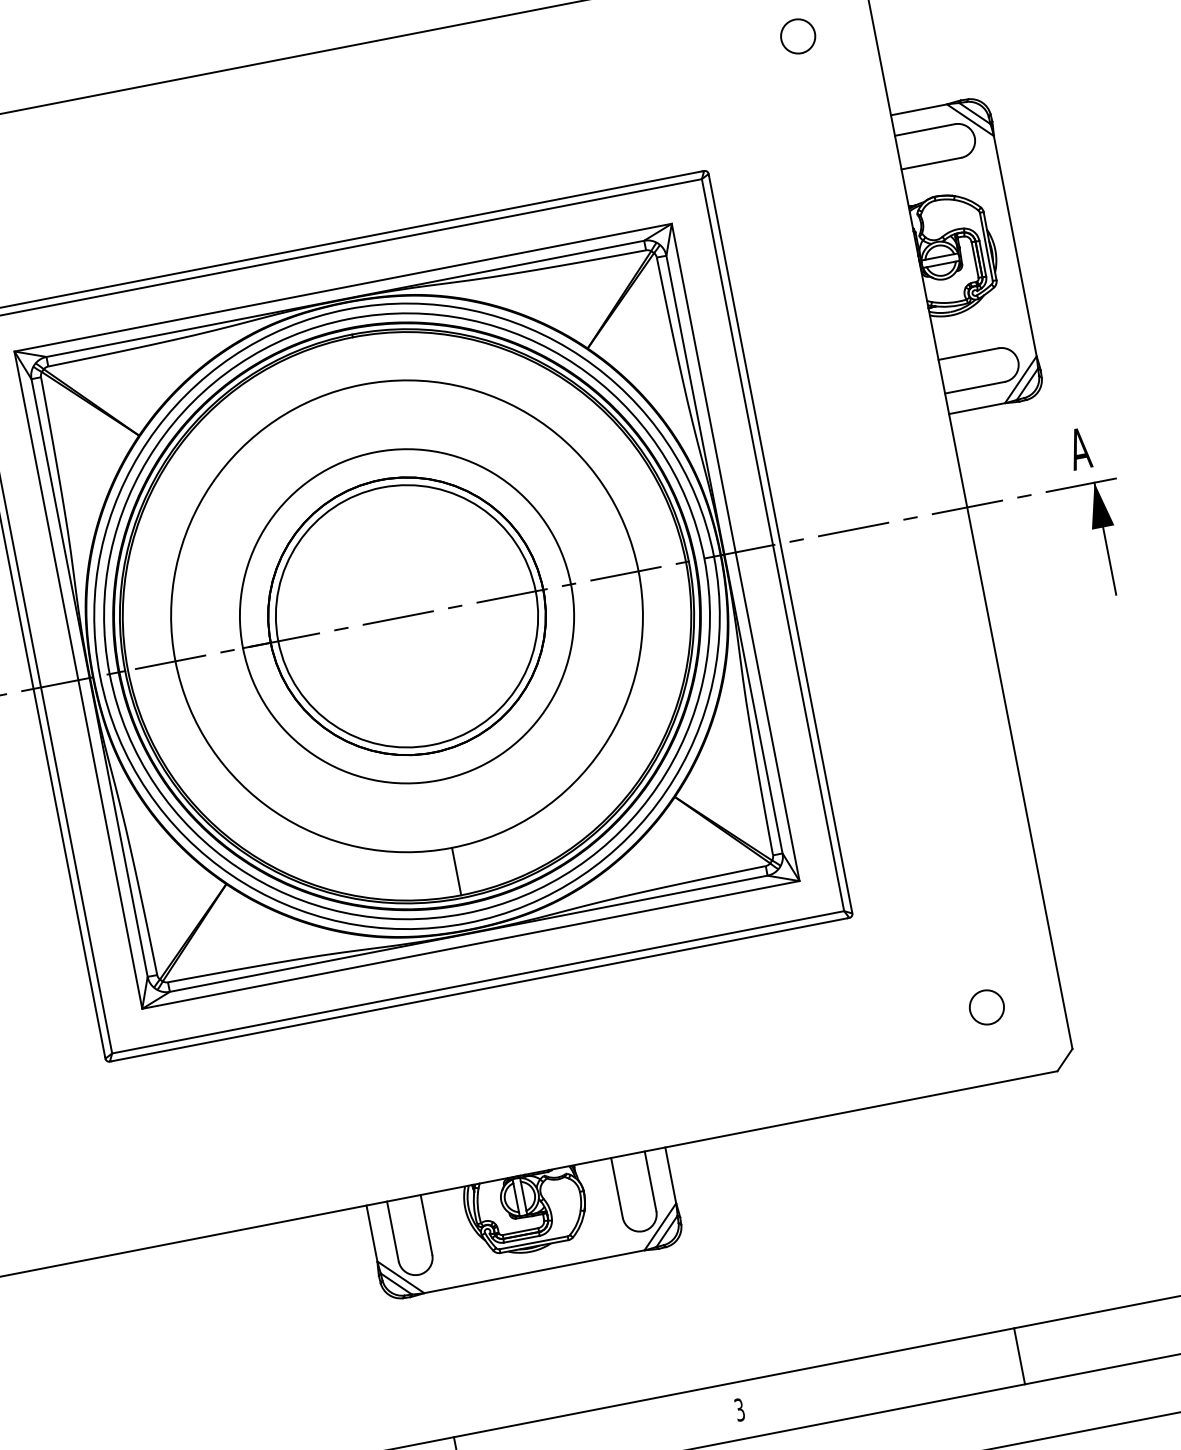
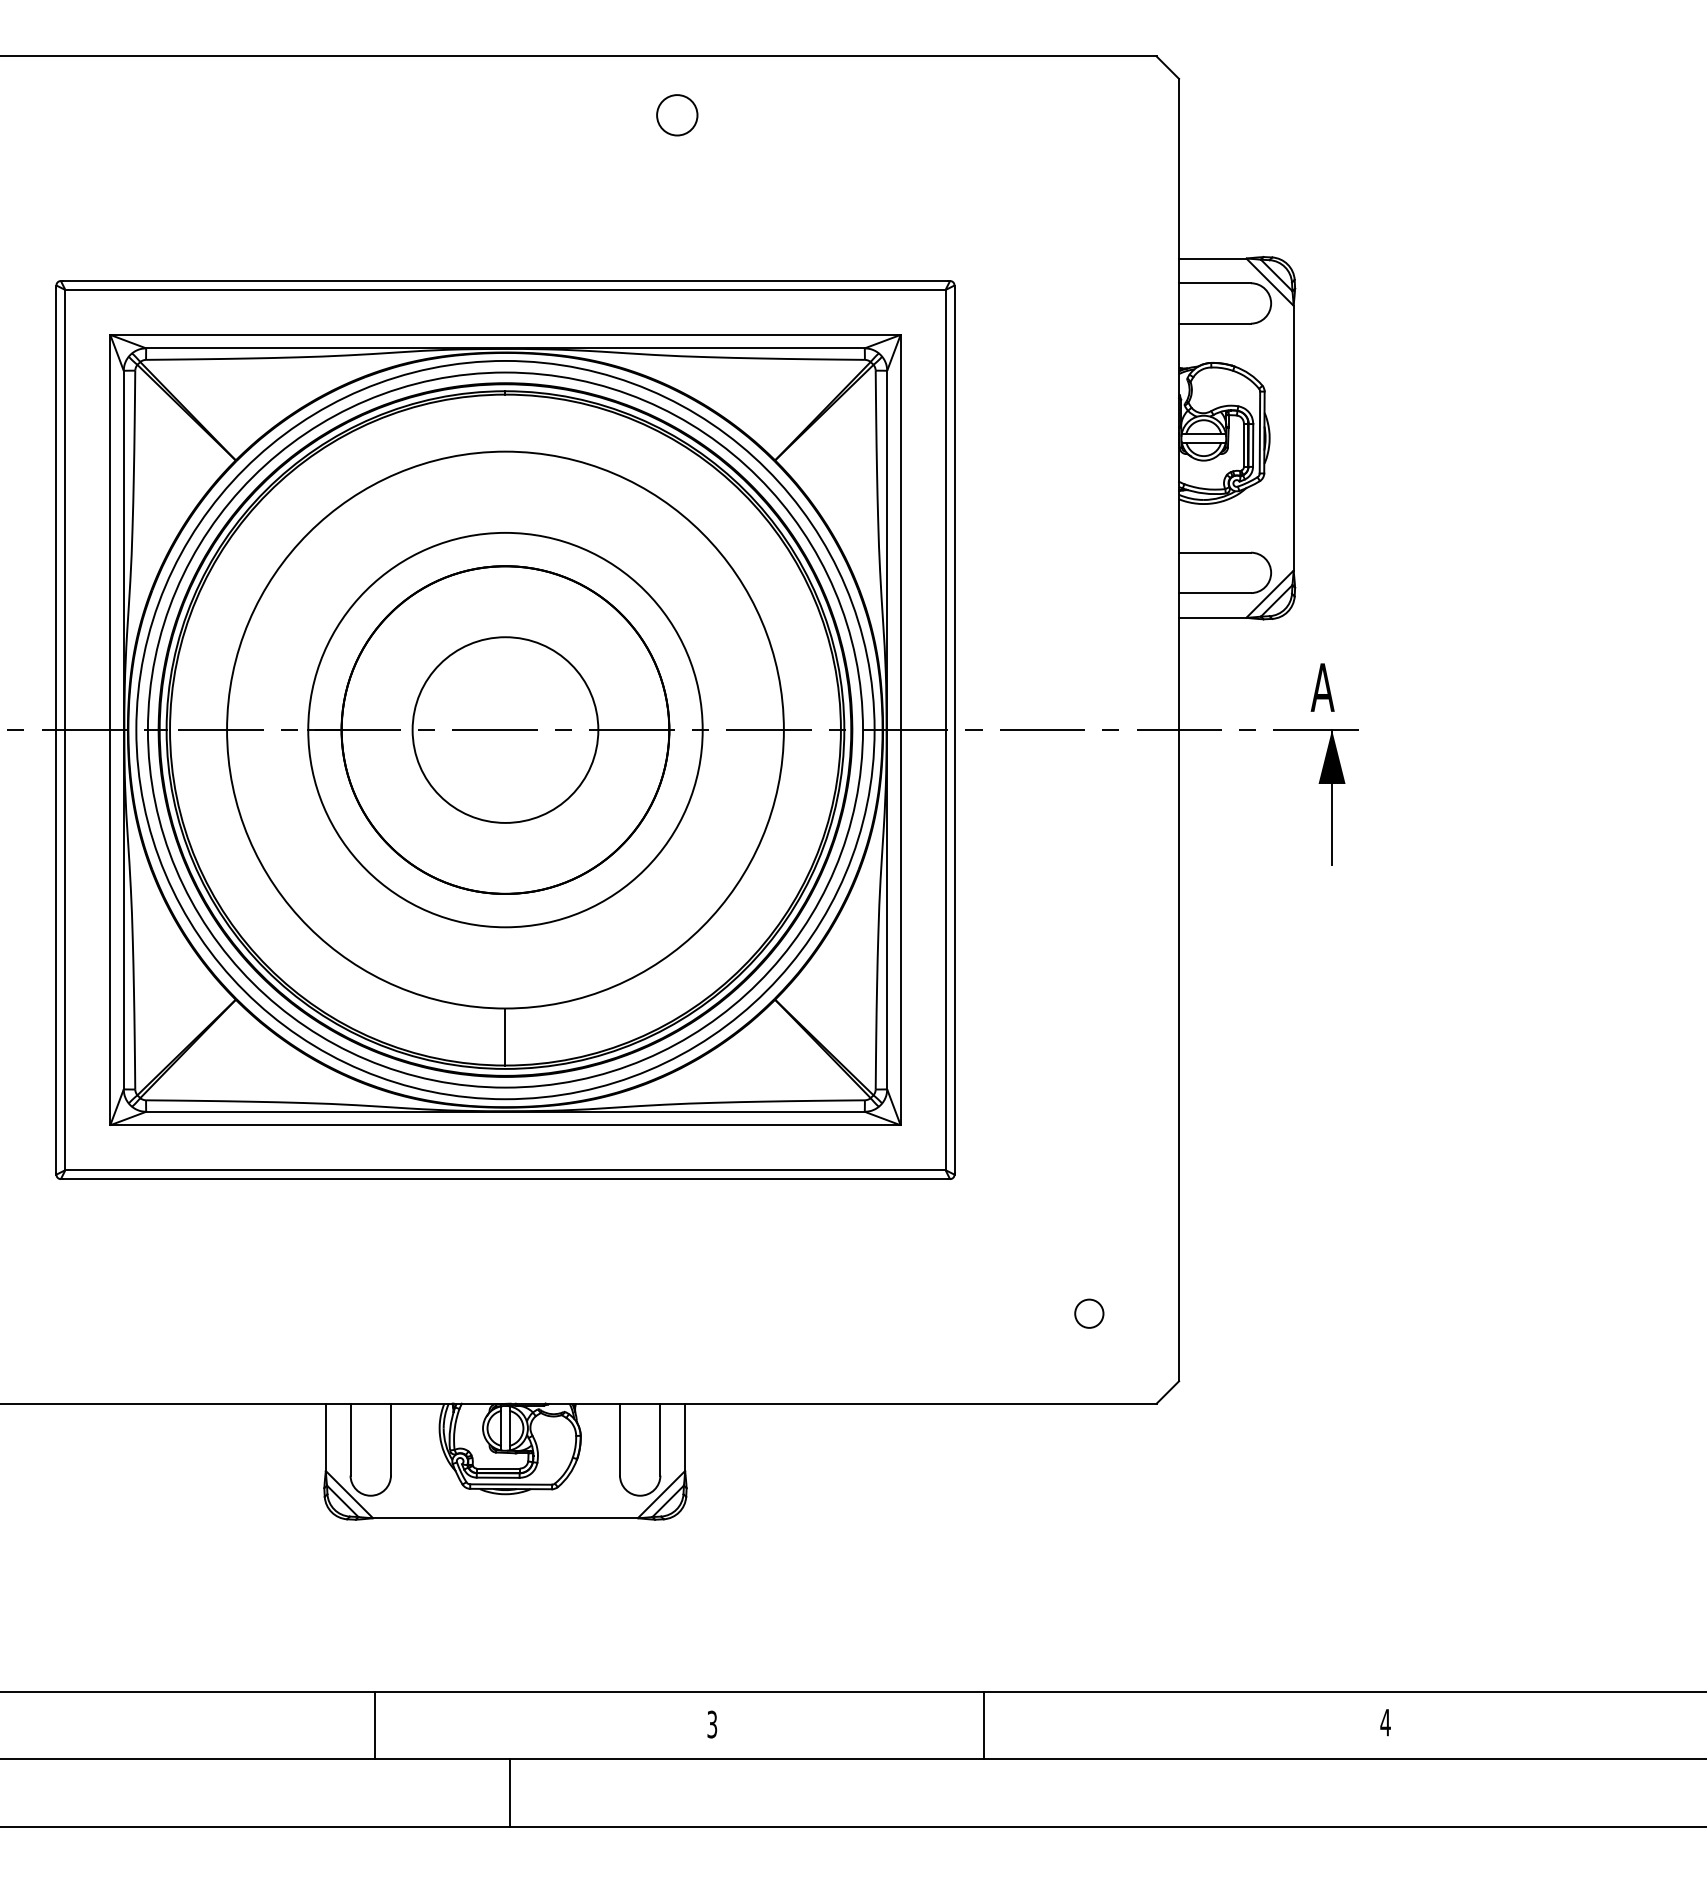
circle: (798, 36) -> (677, 115), moved
circle: (406, 615) -> (505, 729), size x0.6
circle: (987, 1007) -> (1089, 1313), size x0.7
line: (1019, 1356) -> (983, 1725), moved

